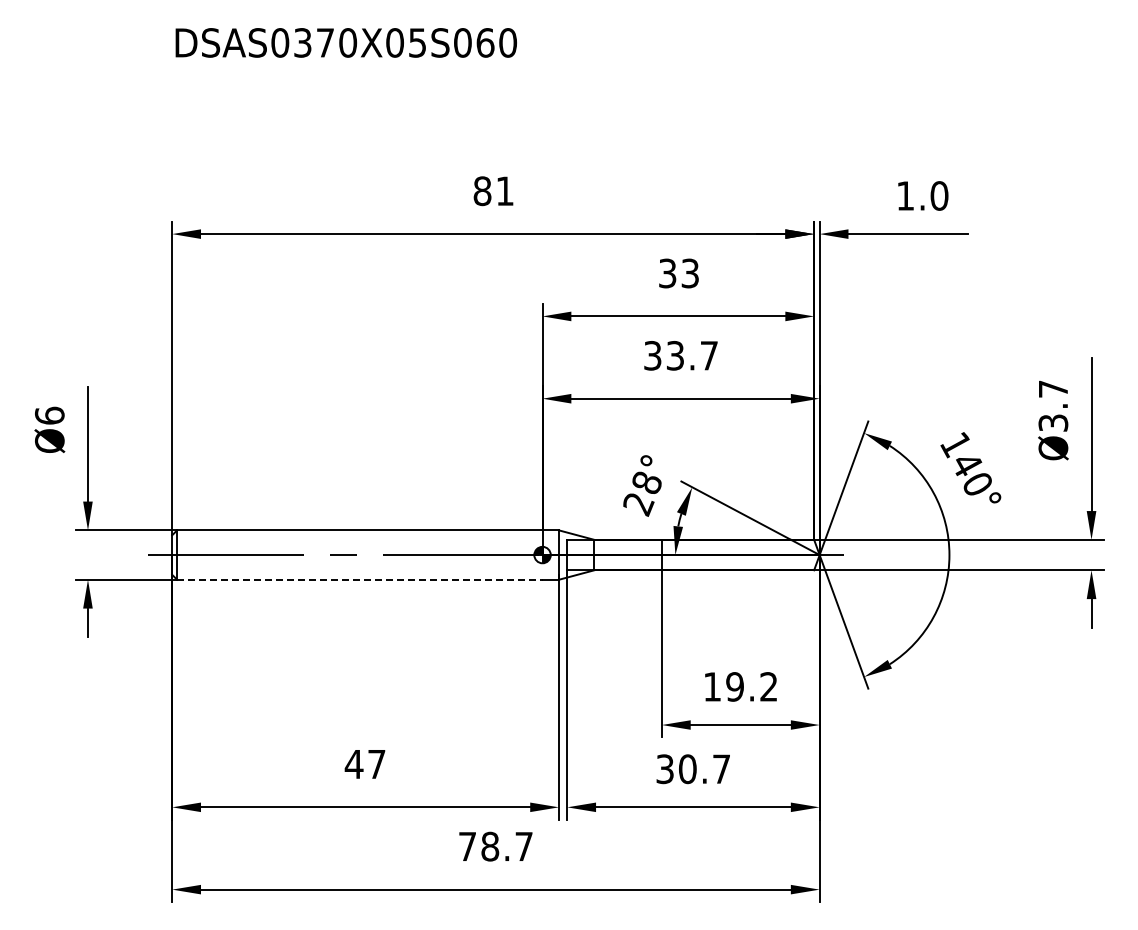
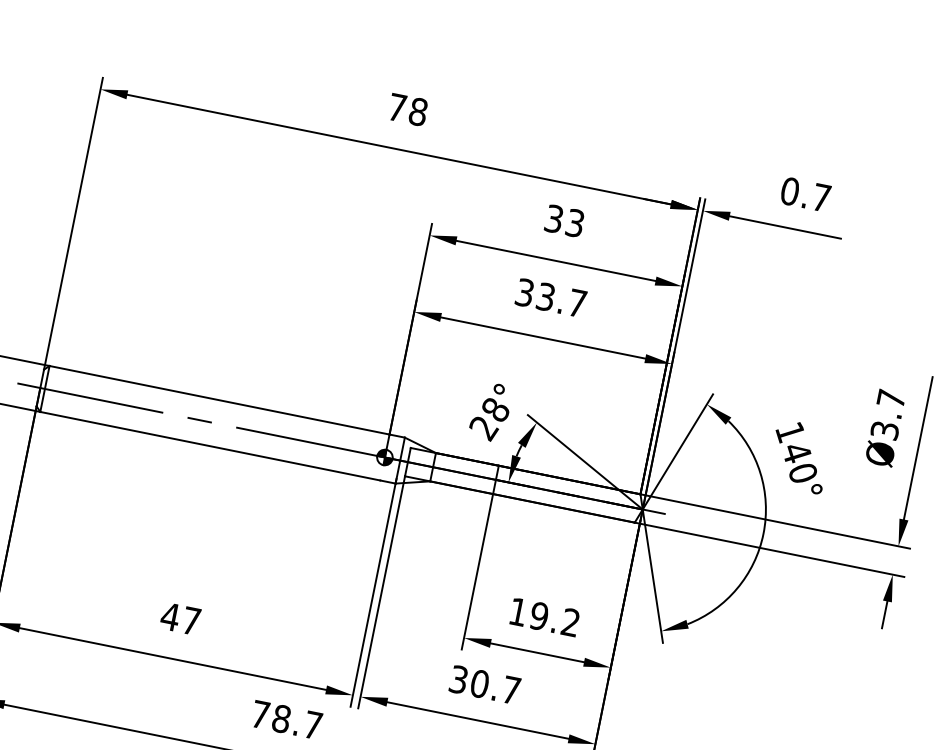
text: (493, 191) -> (407, 110), 81 -> 78
text: (922, 195) -> (805, 194), 1.0 -> 0.7
line: (359, 579) -> (210, 445), dashed -> solid

